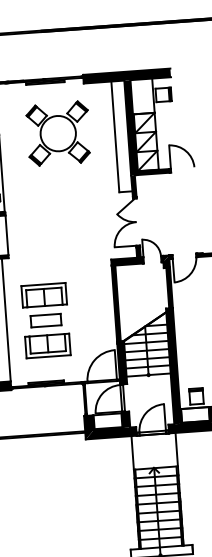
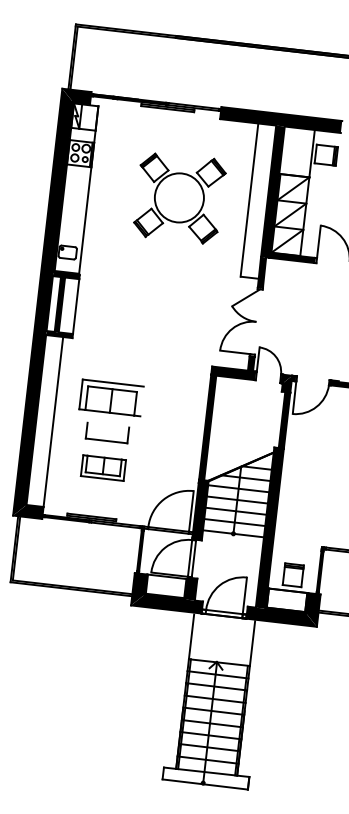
part: (58, 134) -> (179, 198), moved
line: (65, 293) -> (141, 401), removed
line: (45, 314) -> (108, 424), removed
part: (47, 345) -> (103, 467), size x0.7

